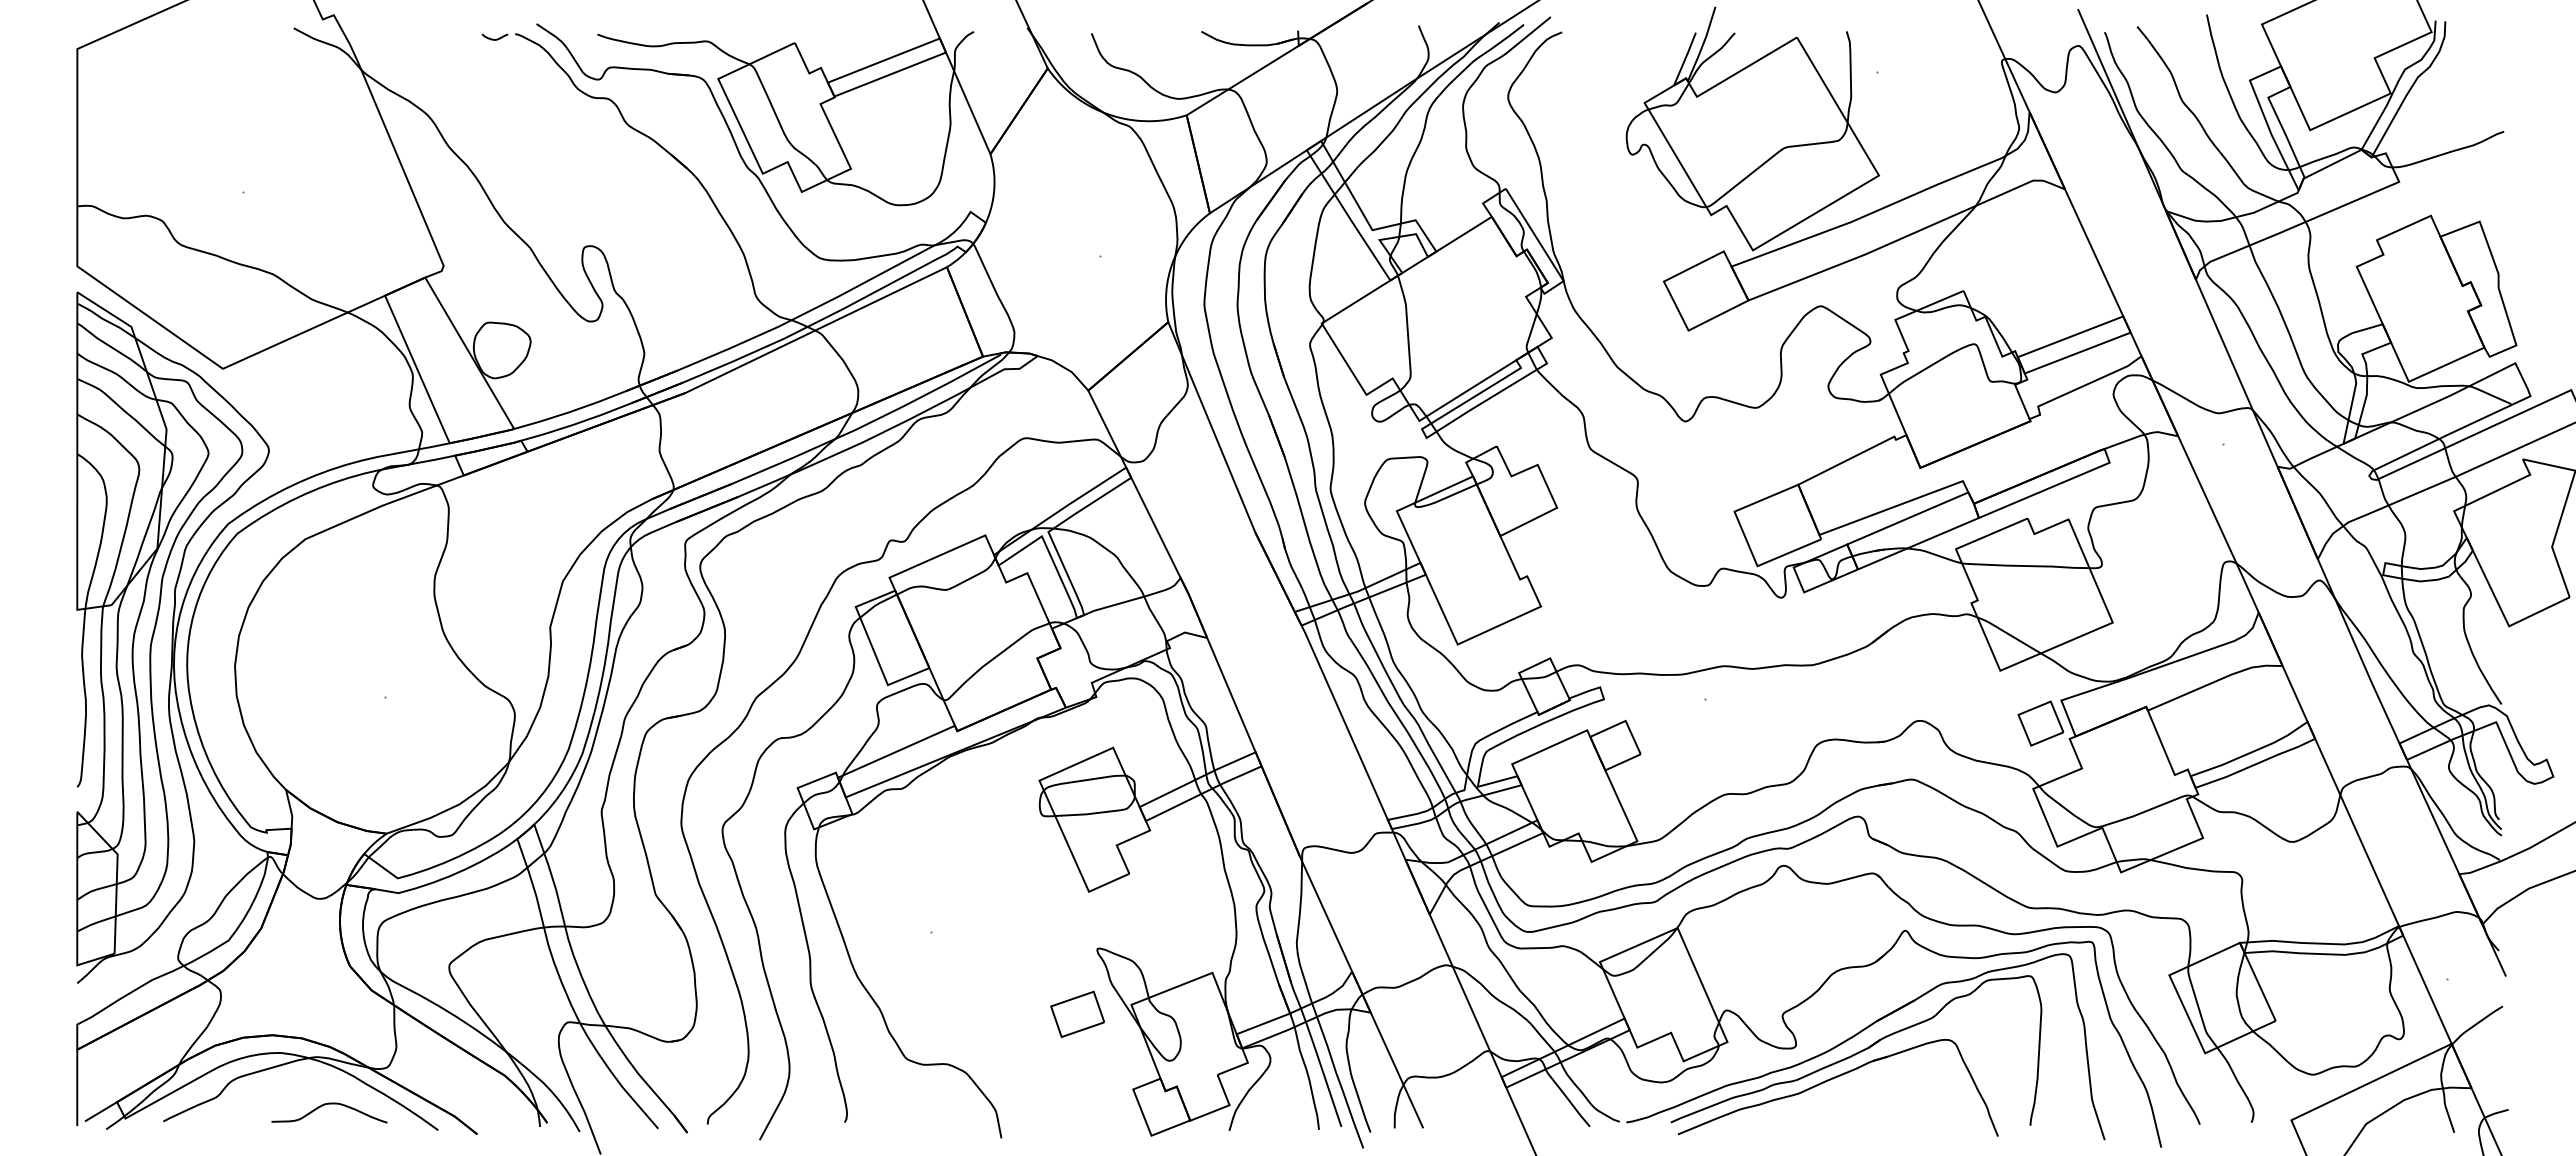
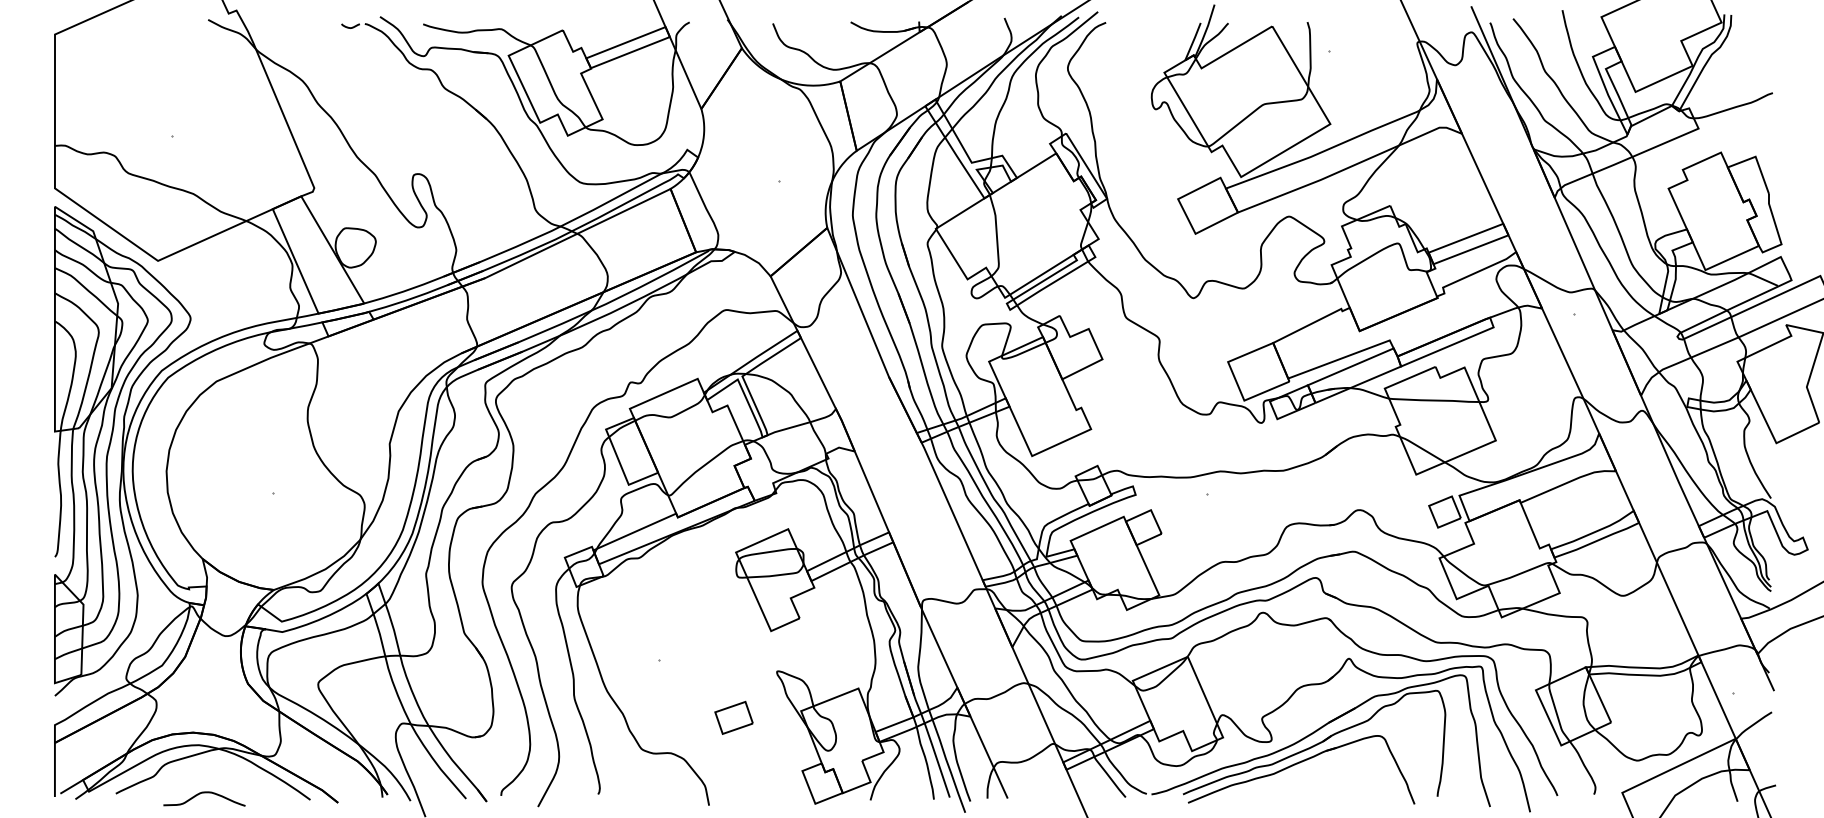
part: (1077, 1014) -> (733, 717), moved
curve: (329, 1104) -> (204, 793), moved

